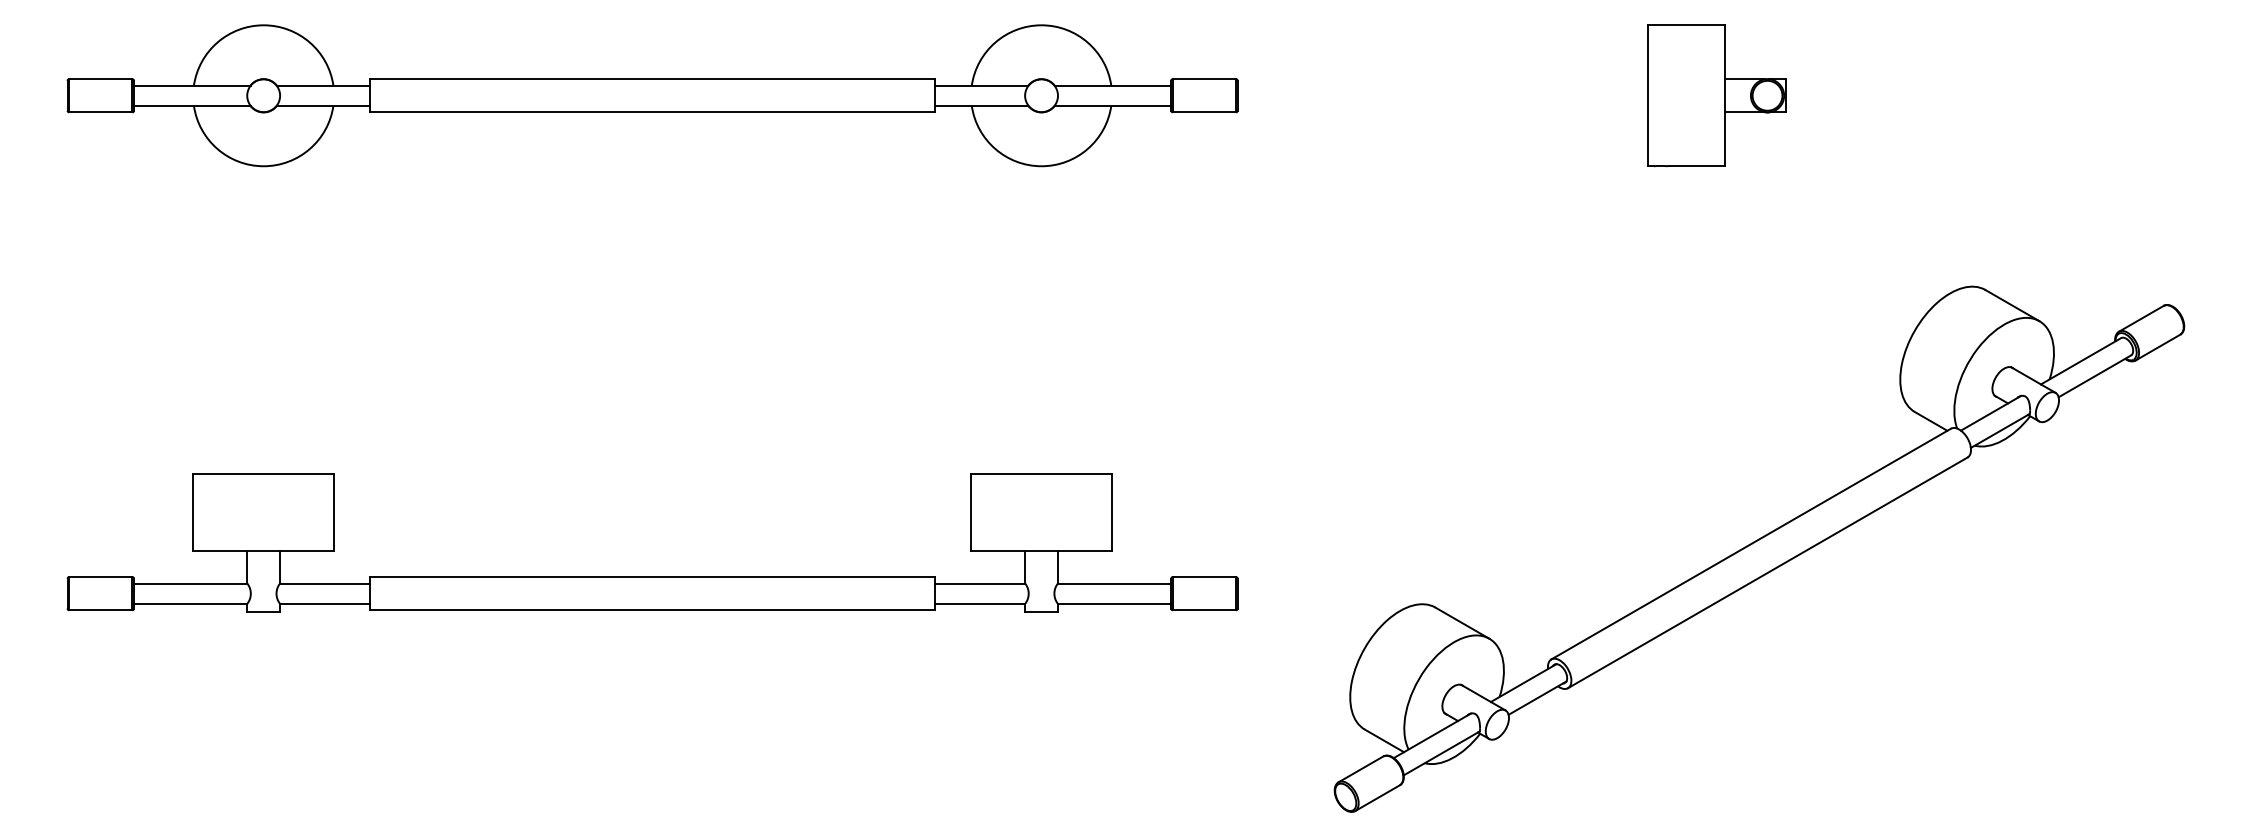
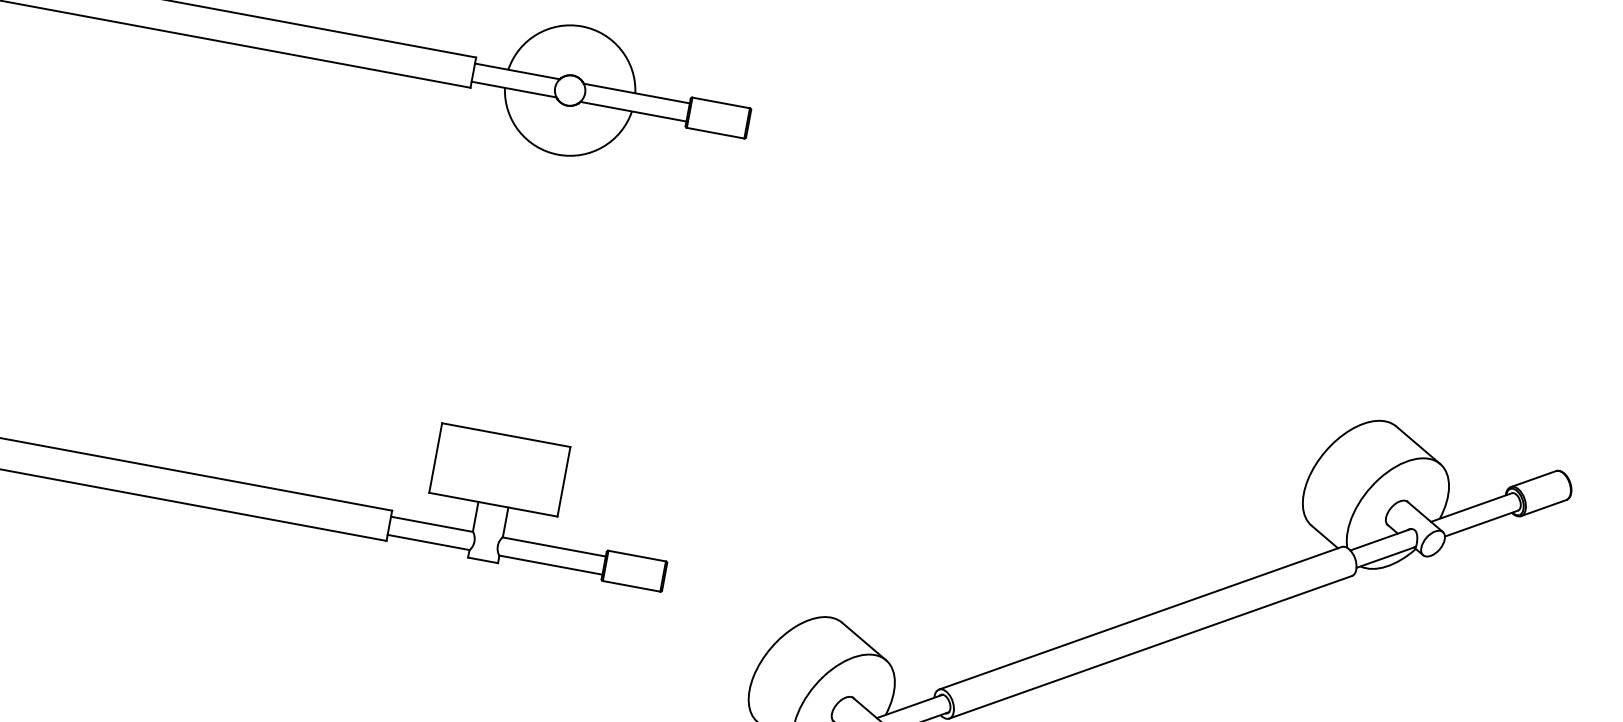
part: (1716, 95) -> (1184, 204), removed

